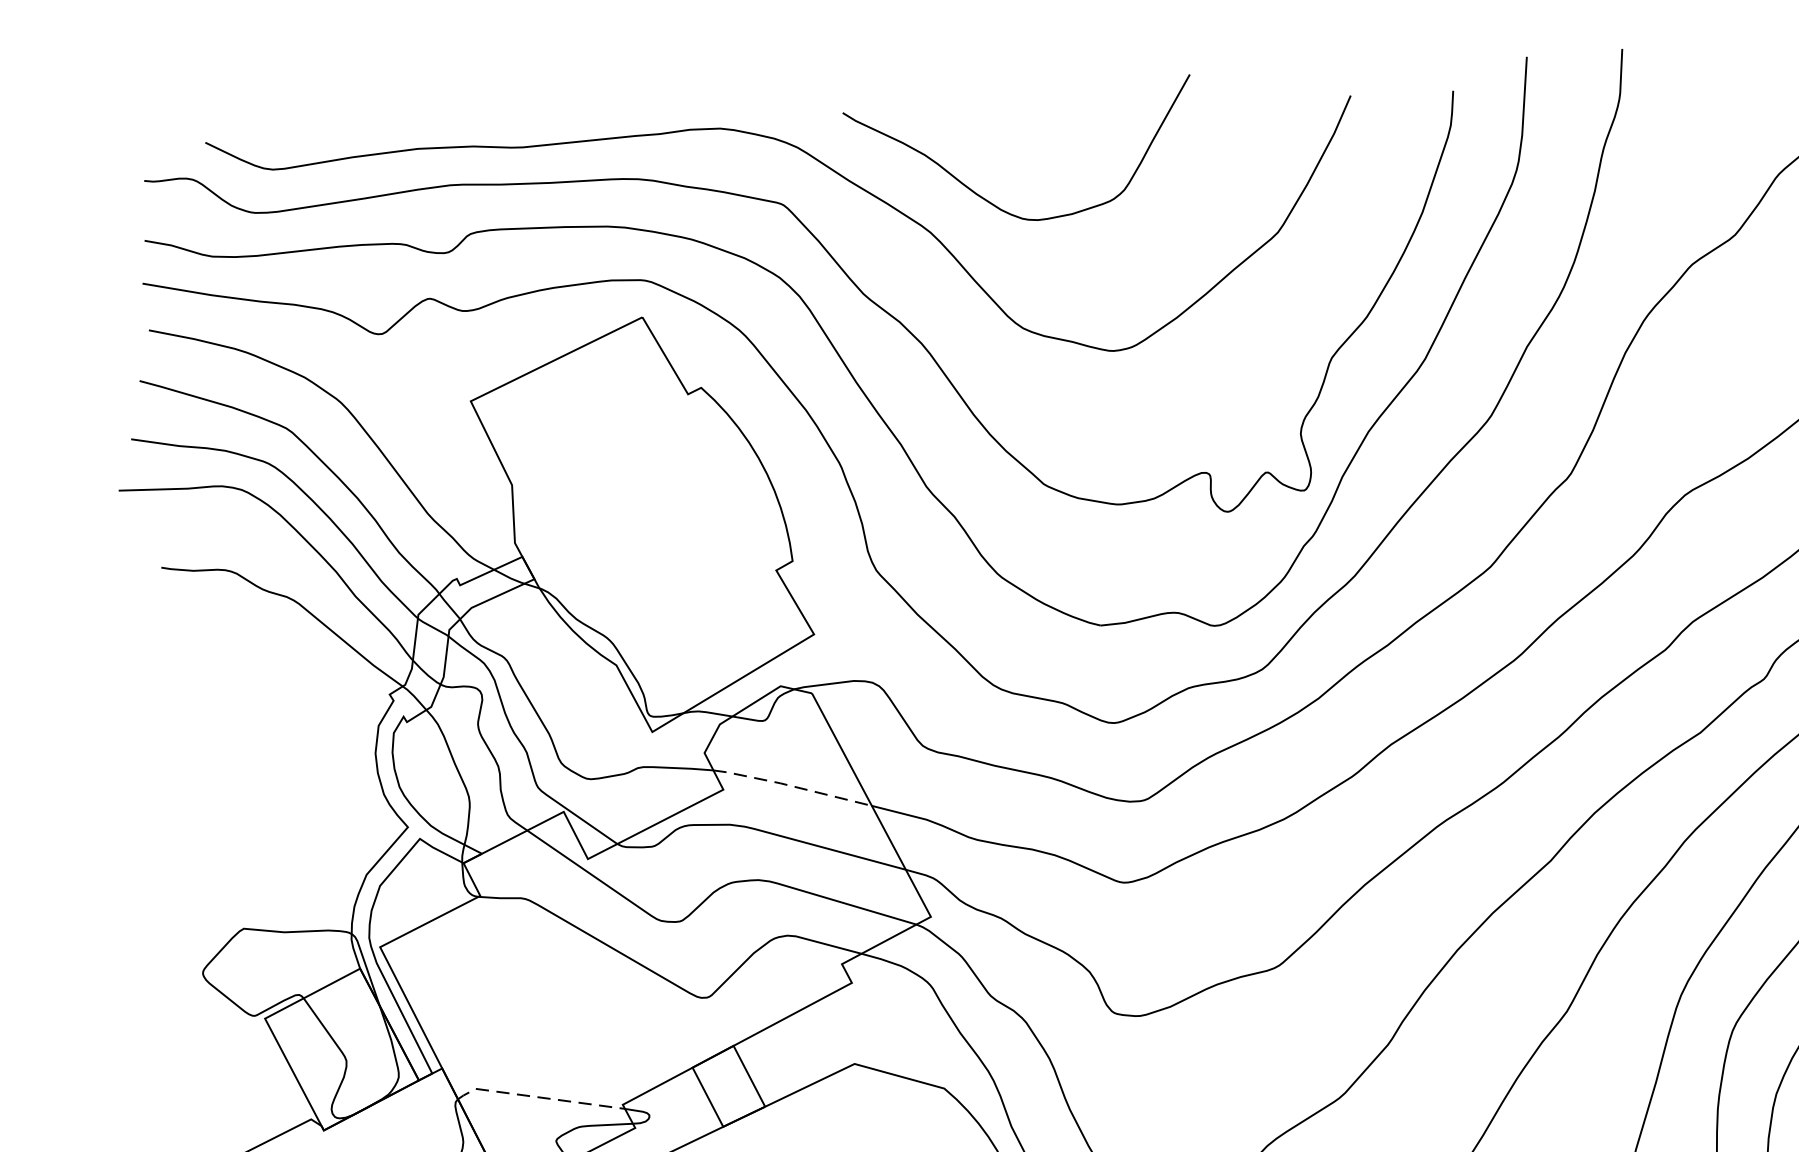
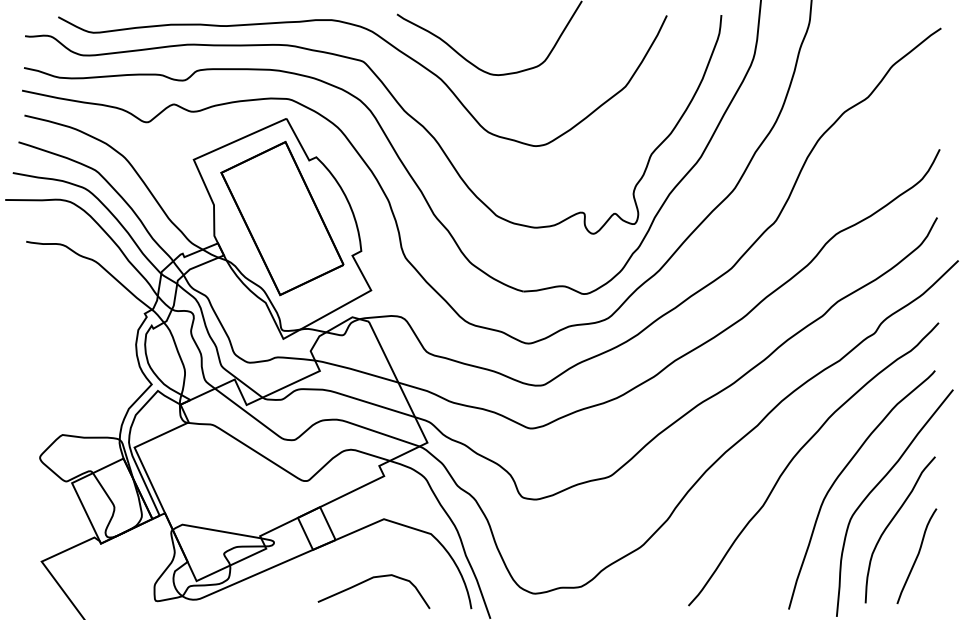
part: (641, 505) -> (282, 218), added
line: (790, 786) -> (355, 370), dashed -> solid
line: (538, 1097) -> (215, 530), dashed -> solid

